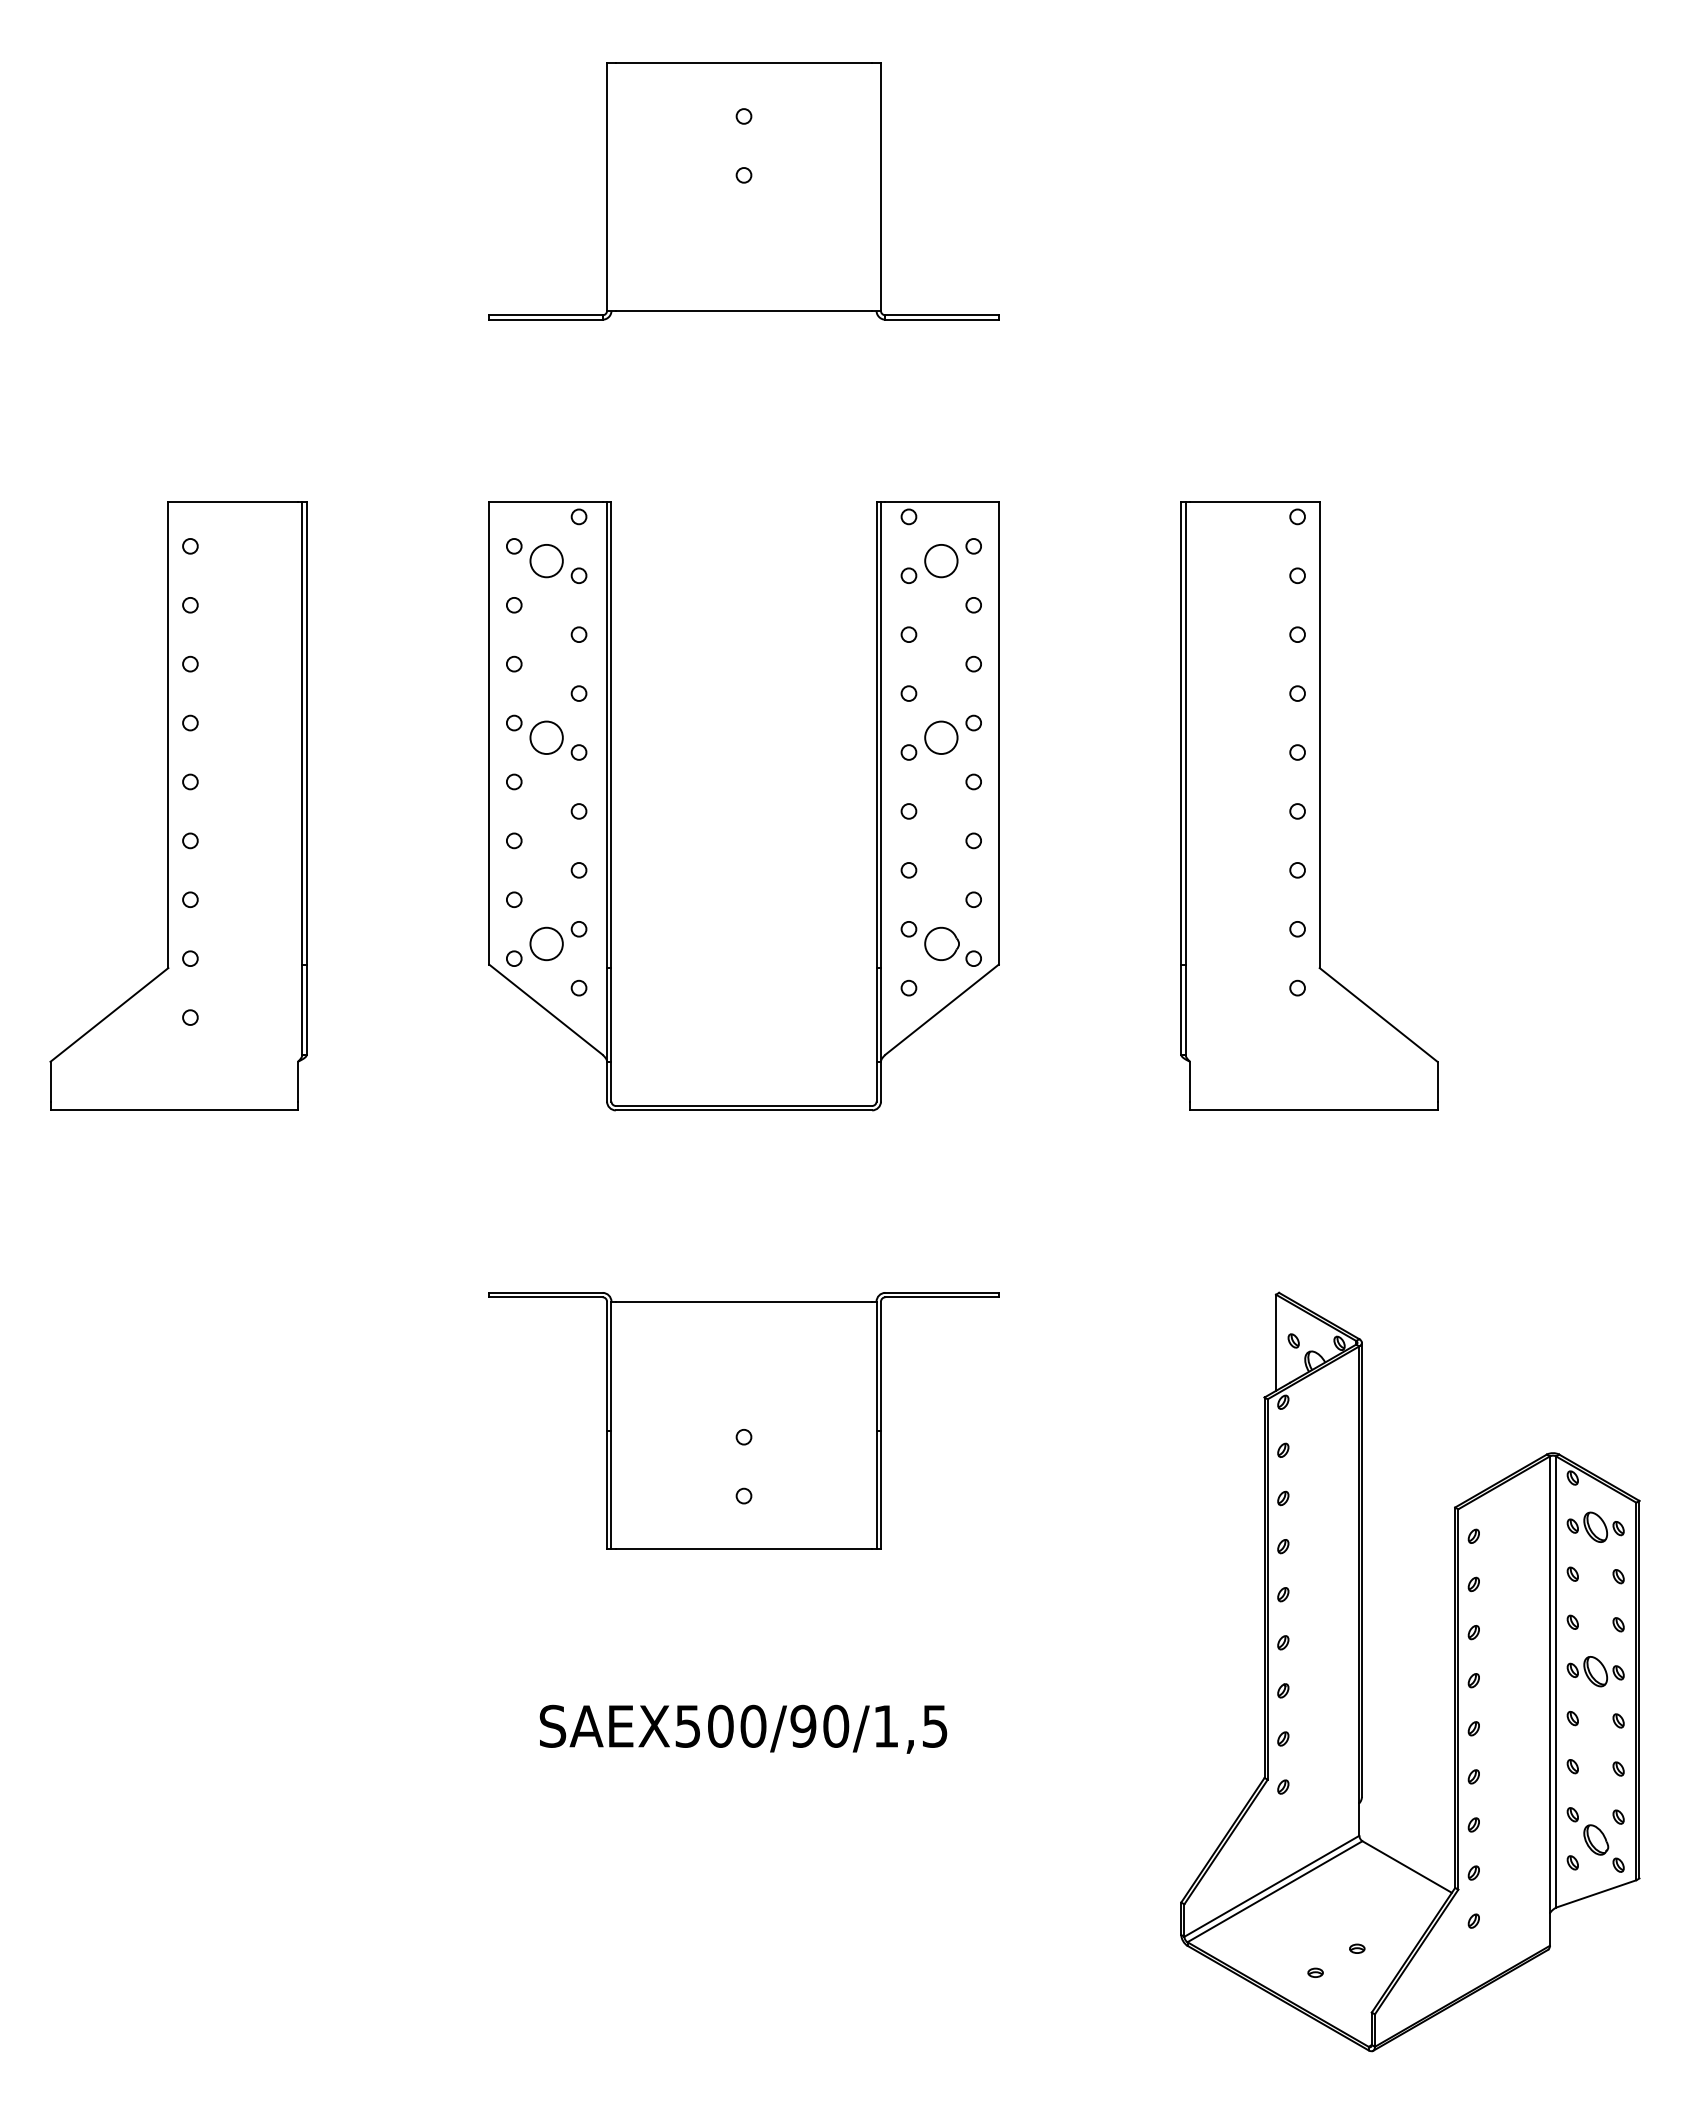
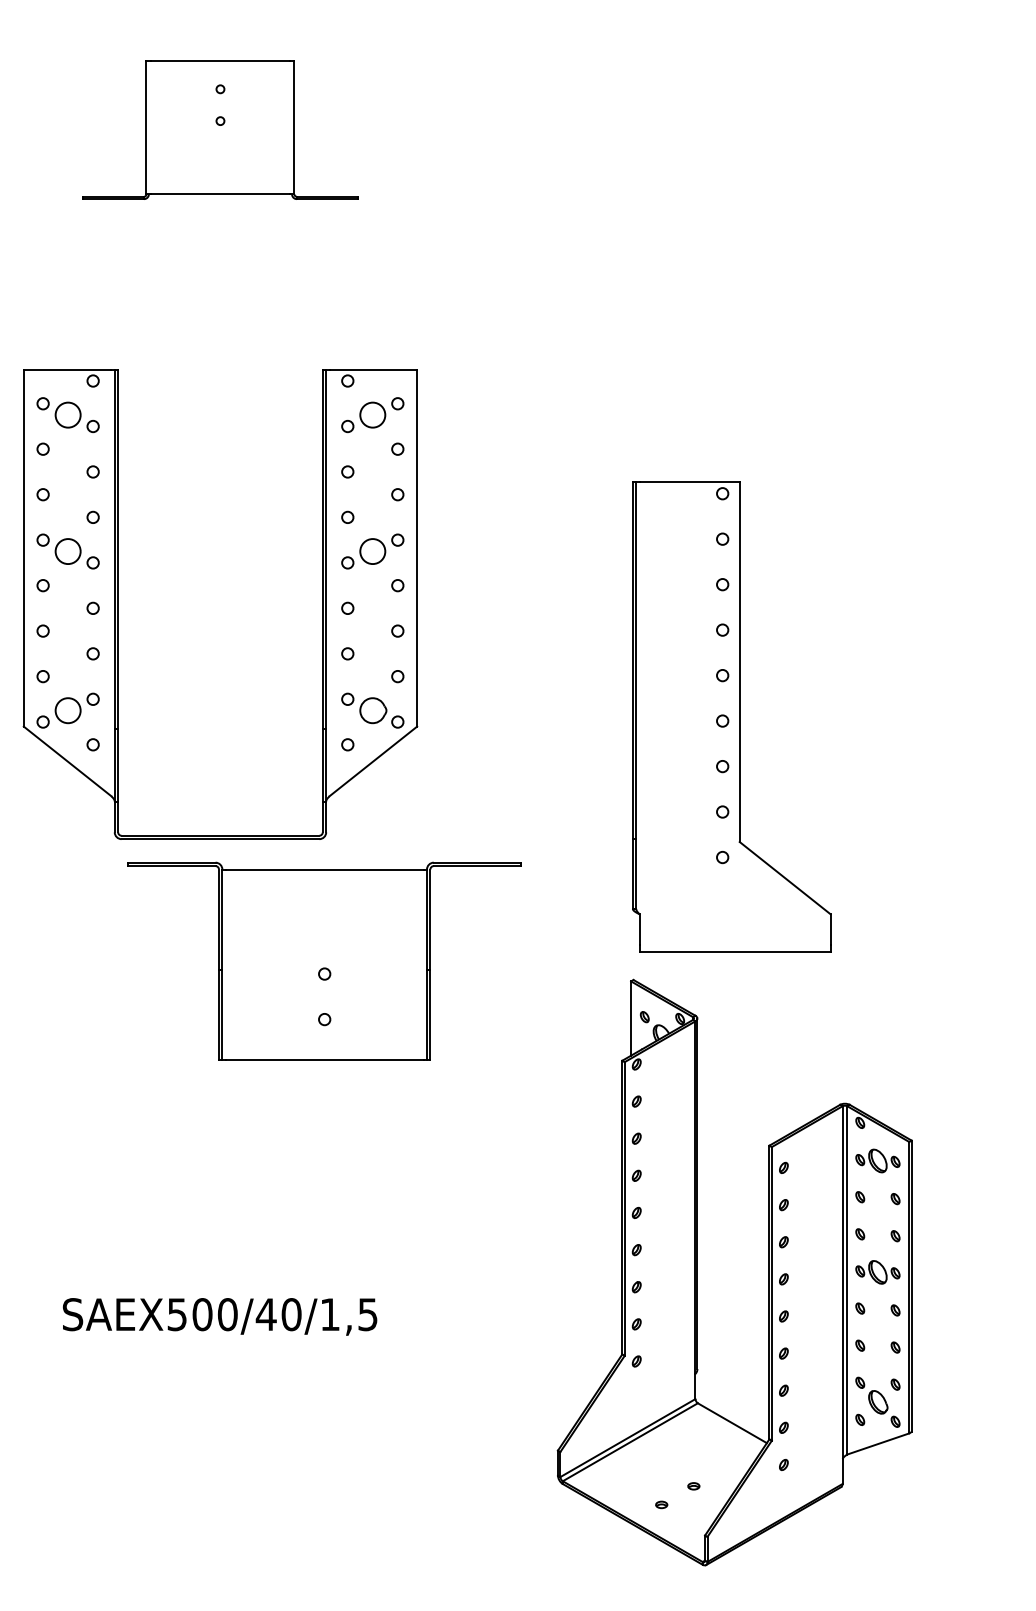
part: (743, 191) -> (220, 129), size x0.7
part: (1309, 805) -> (731, 716), moved
part: (743, 1420) -> (324, 961), moved
text: (802, 1725) -> (265, 1313), SAEX500/90/1,5 -> SAEX500/40/1,5

